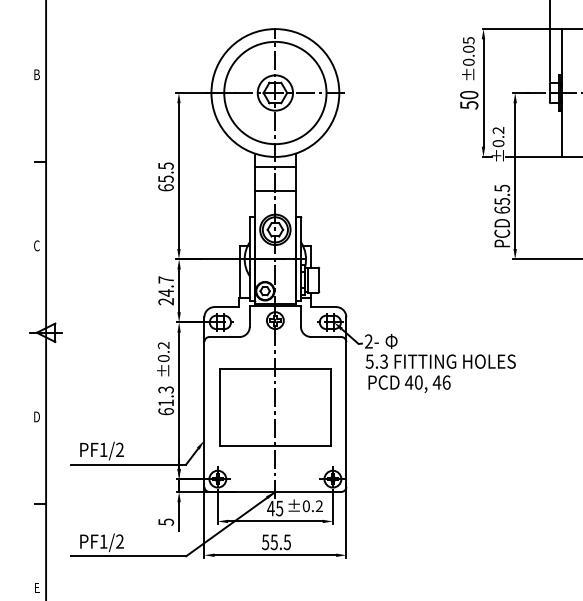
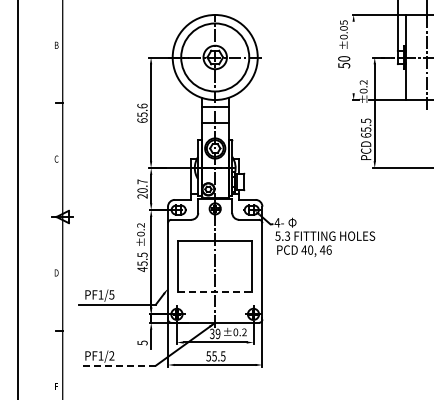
line: (483, 93) -> (353, 57), removed
text: (166, 165) -> (142, 105), 65.5 -> 65.6
text: (166, 292) -> (142, 190), 24.7 -> 20.7
text: (368, 341) -> (277, 222), 2- -> 4-
text: (166, 401) -> (142, 262), 61.3 -> 45.5
line: (275, 444) -> (215, 291), solid -> dashed
text: (119, 449) -> (111, 294), PF1/2 -> PF1/5
text: (274, 507) -> (214, 333), 45 -> 39
line: (128, 556) -> (117, 365), solid -> dashed

